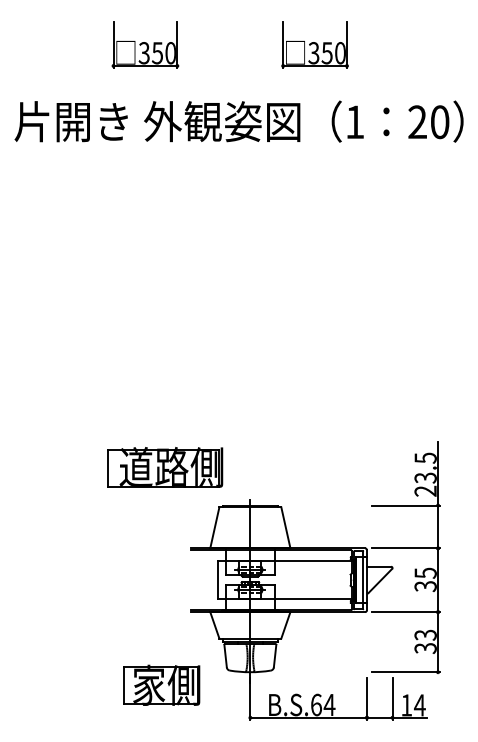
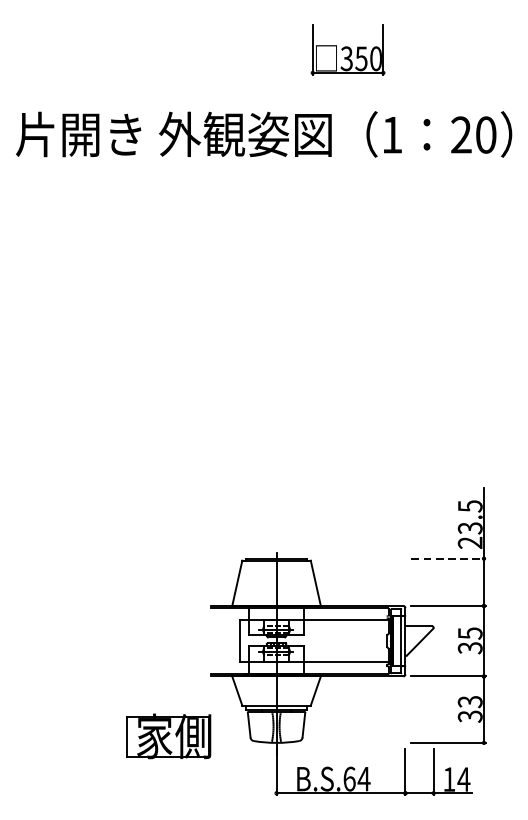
part: (145, 44) -> (160, 49), removed
part: (165, 467) -> (182, 516), removed
line: (406, 505) -> (449, 558), solid -> dashed
part: (161, 684) -> (168, 735), moved

